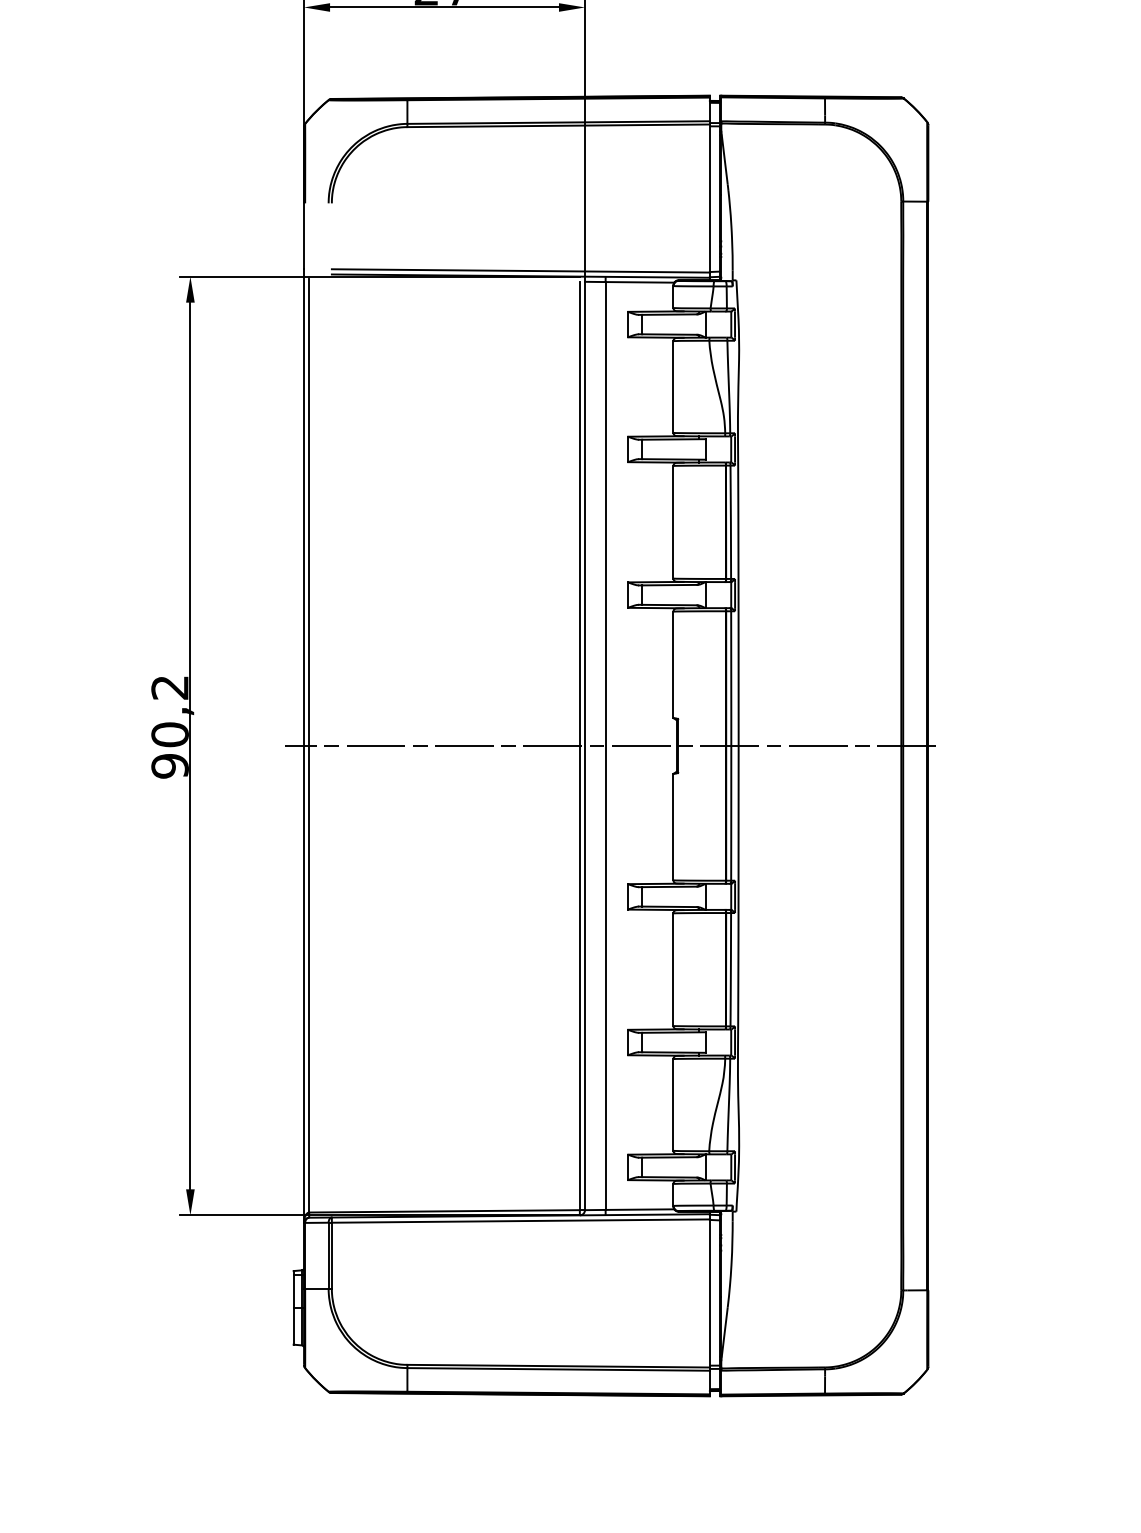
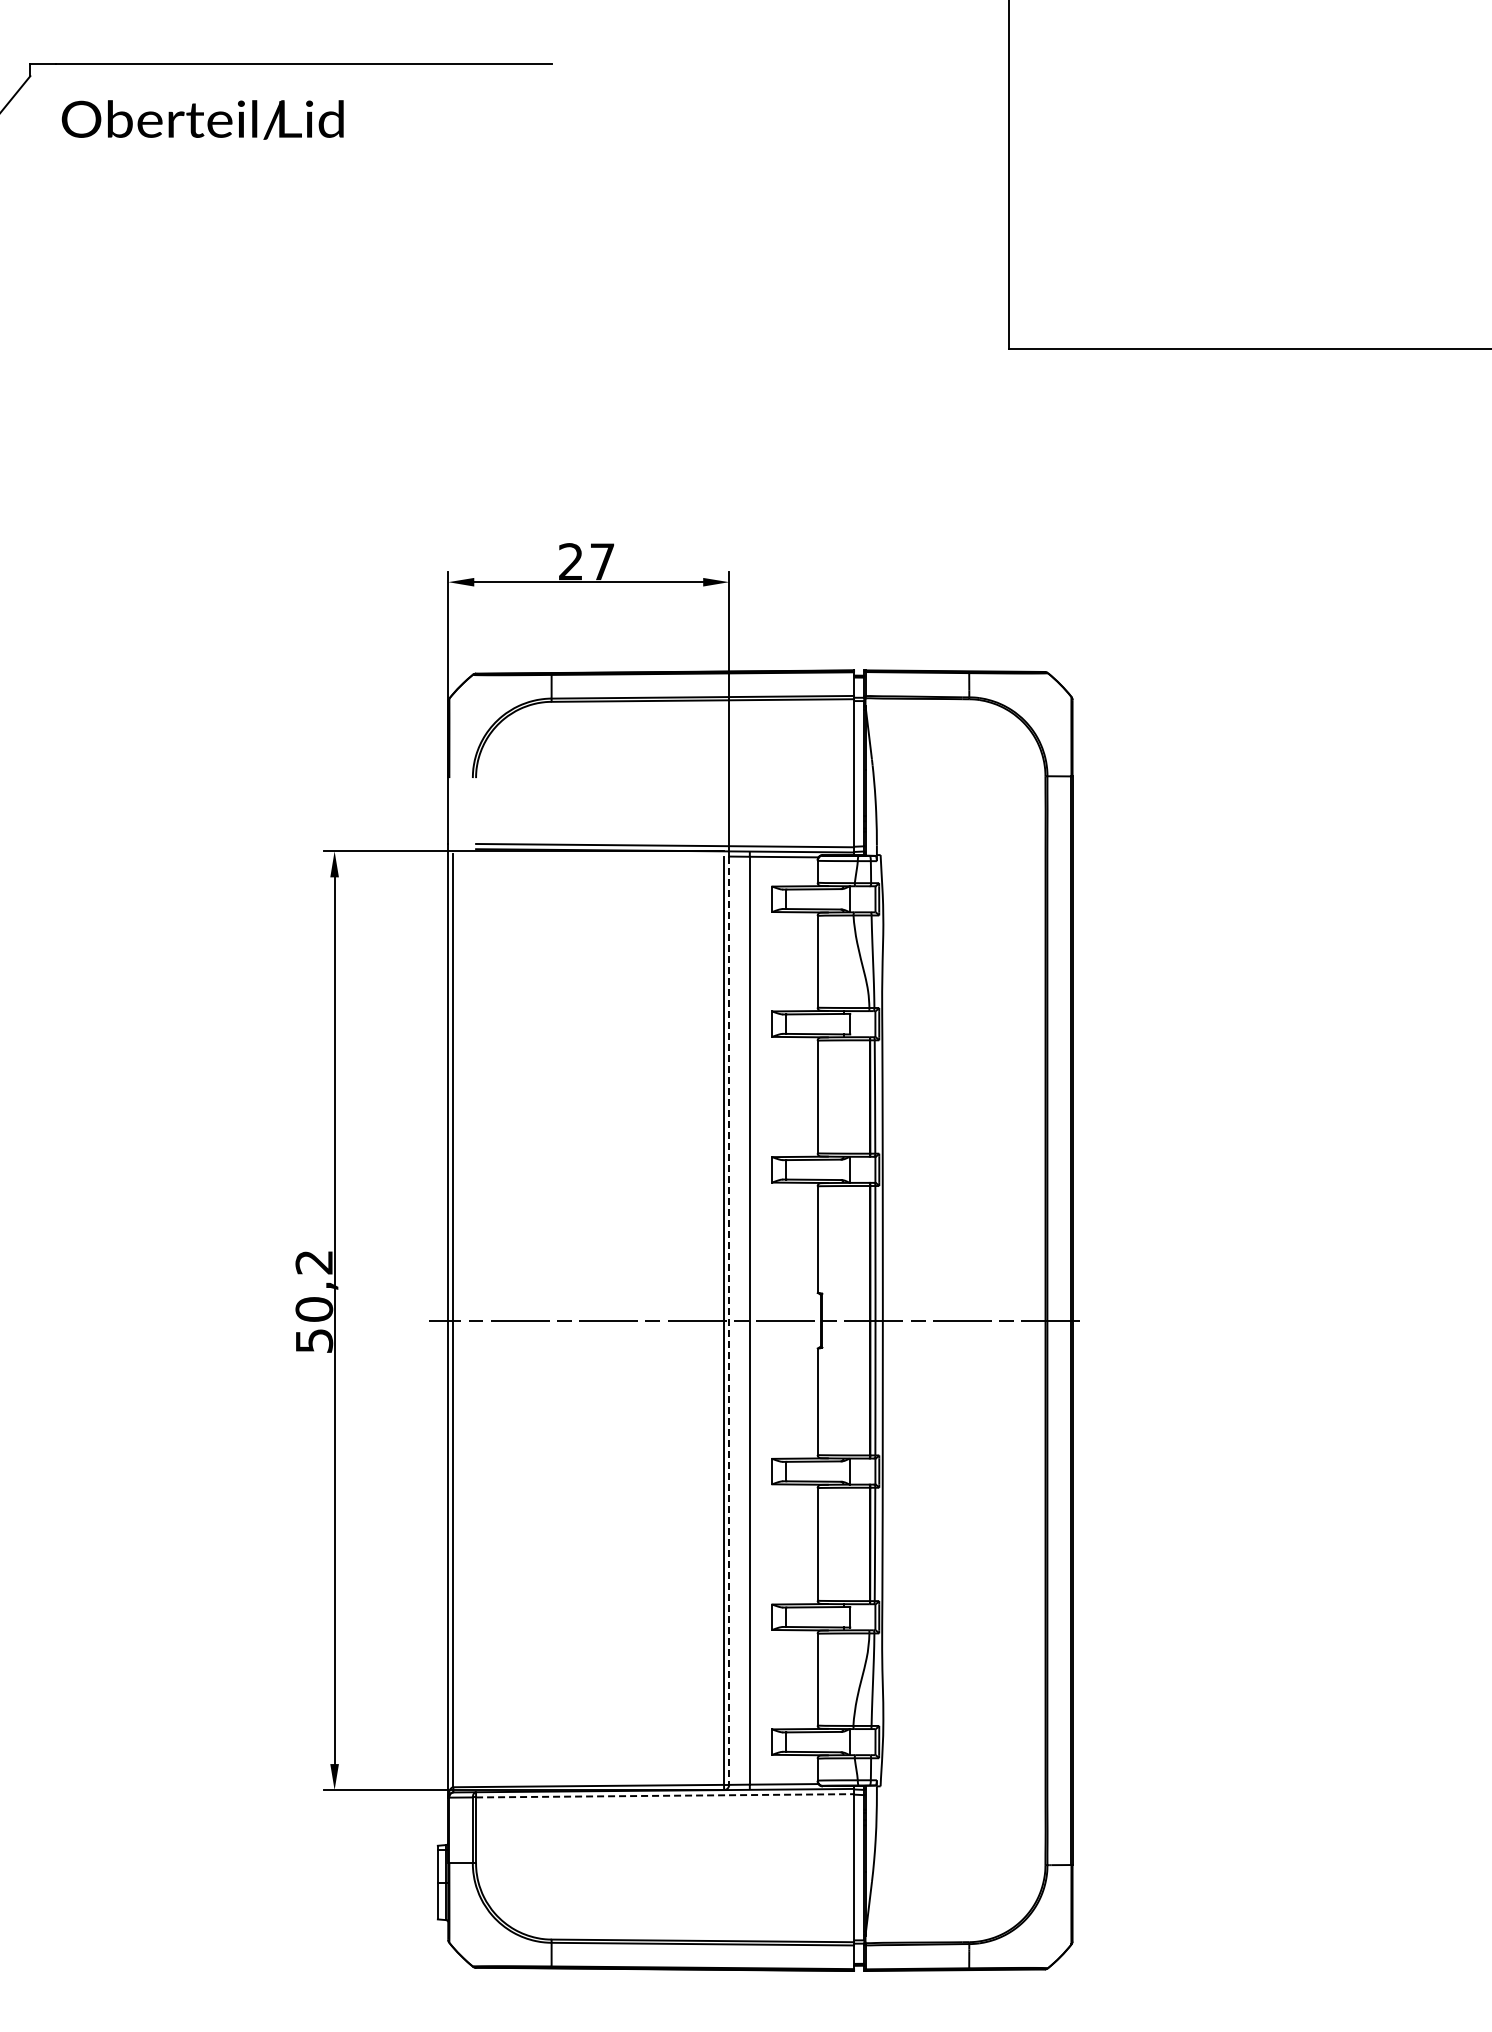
line: (585, 746) -> (729, 1321), solid -> dashed
text: (169, 765) -> (313, 1340), 90,2 -> 50,2
line: (521, 1220) -> (665, 1795), solid -> dashed

